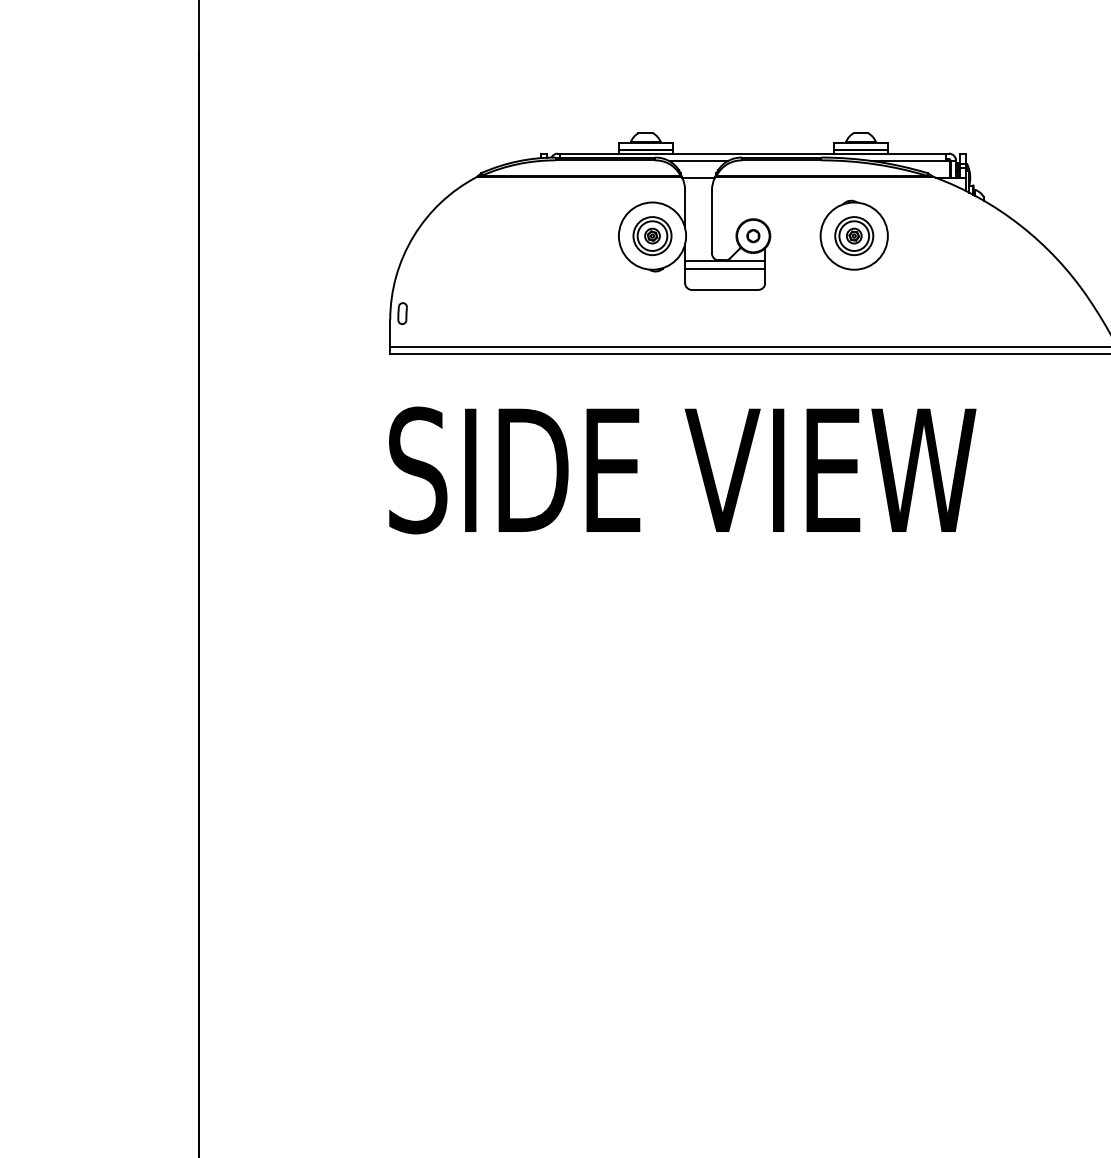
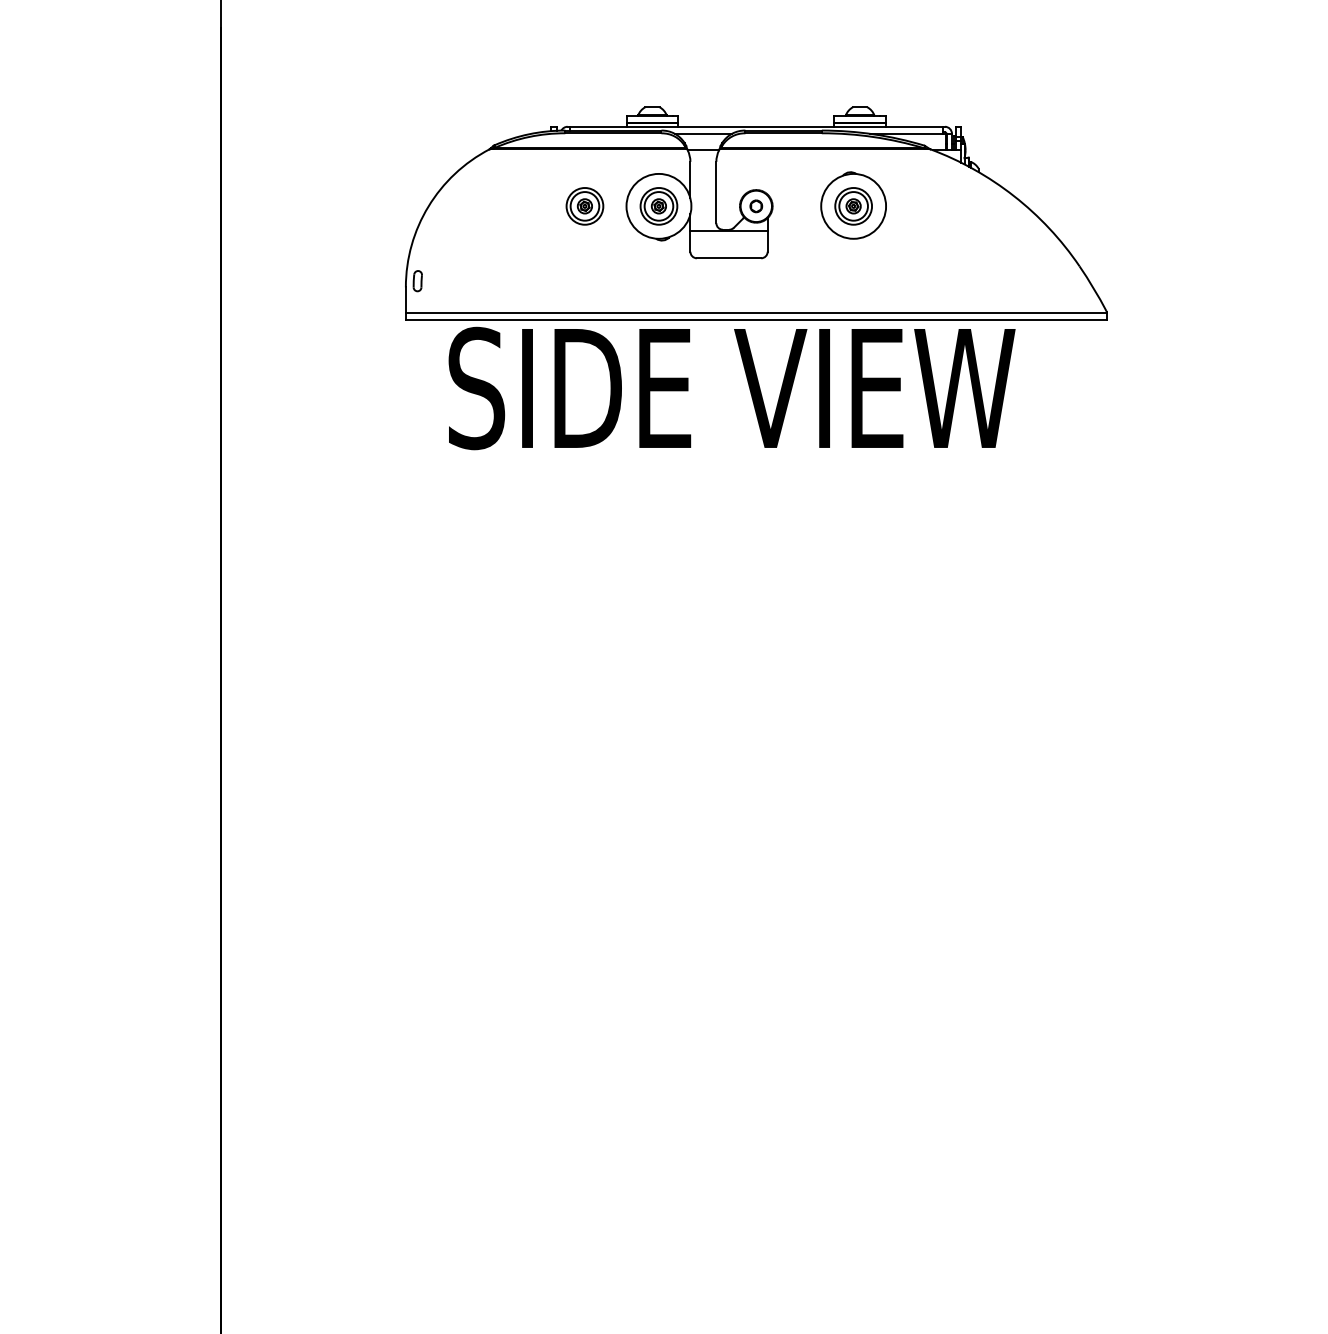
part: (575, 236) -> (584, 206), added
line: (724, 268) -> (728, 237), removed
text: (682, 470) -> (731, 388), moved

